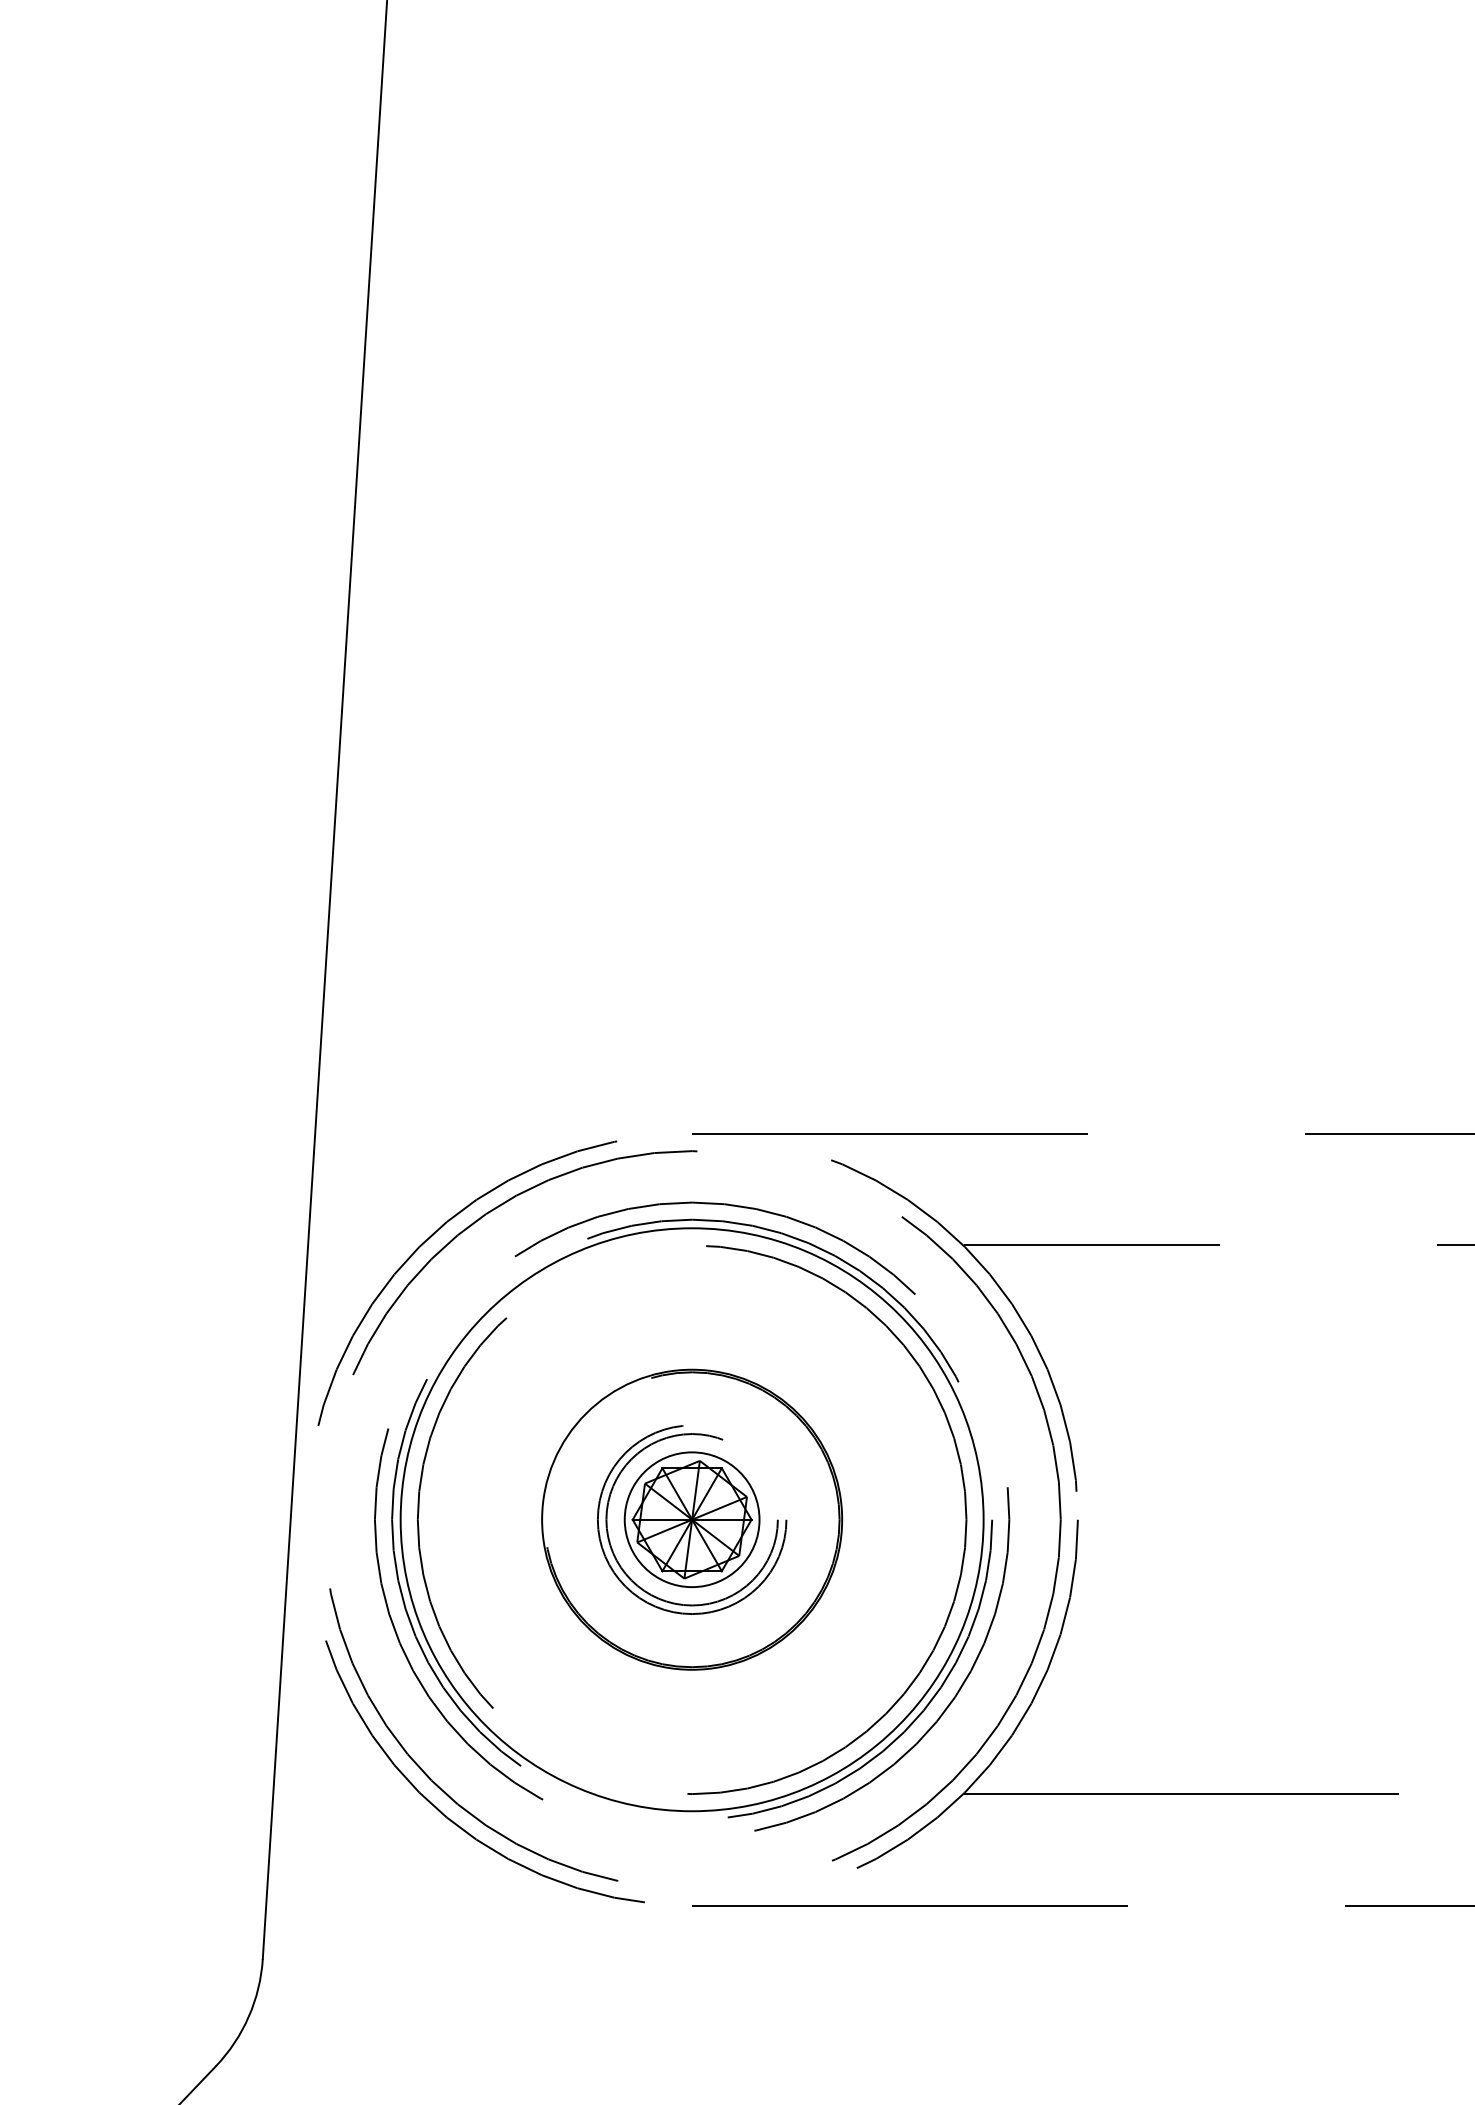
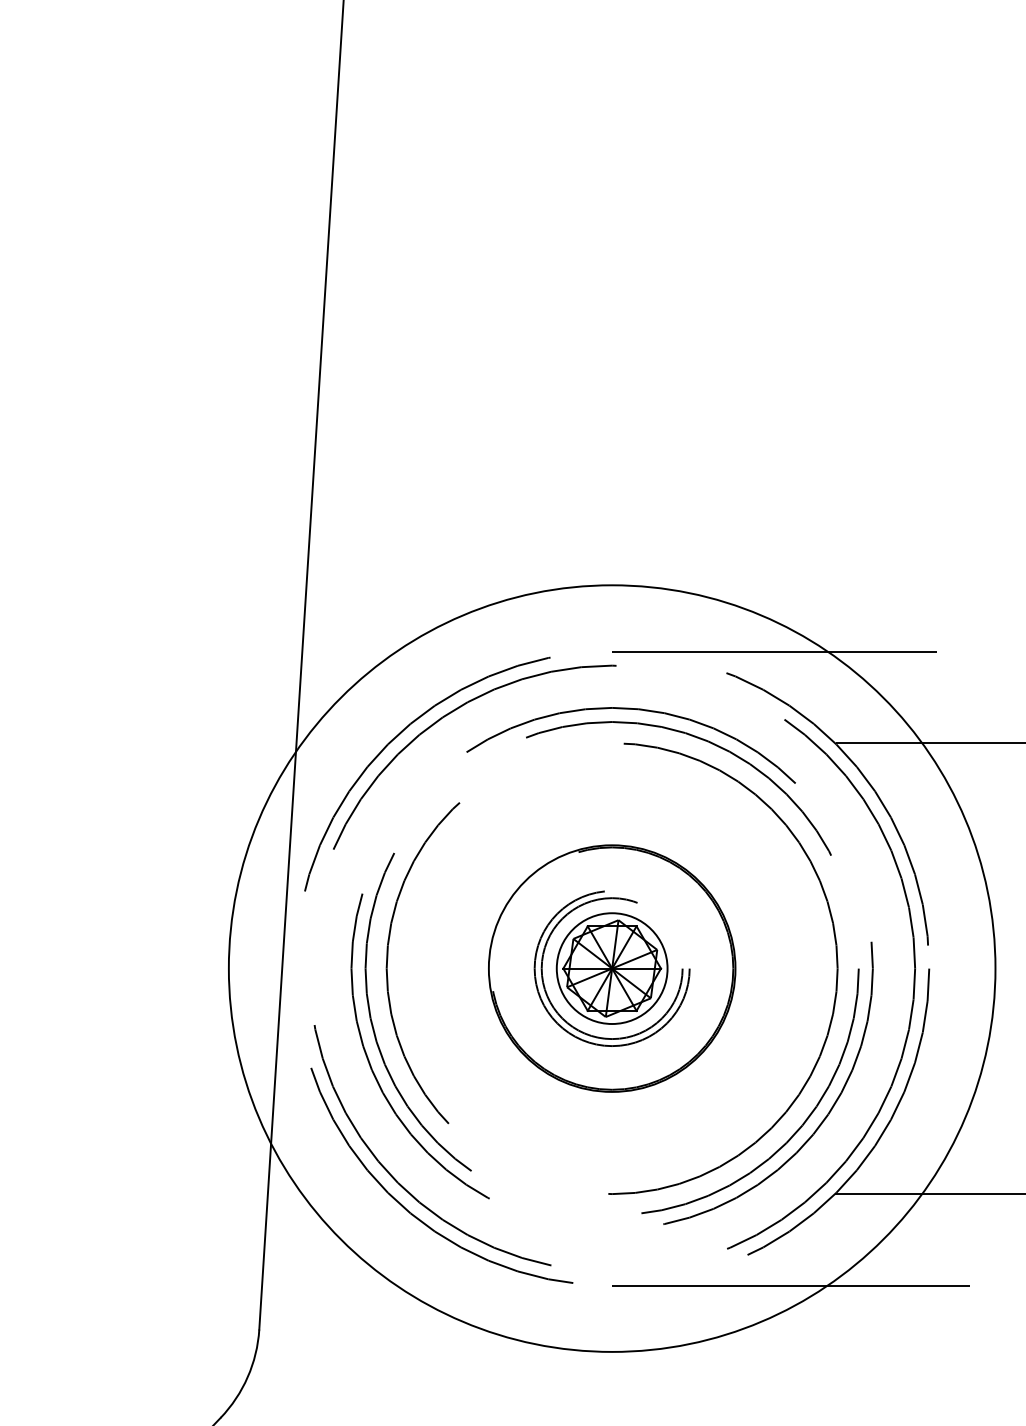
circle: (691, 1519) -> (611, 968), size x1.6

